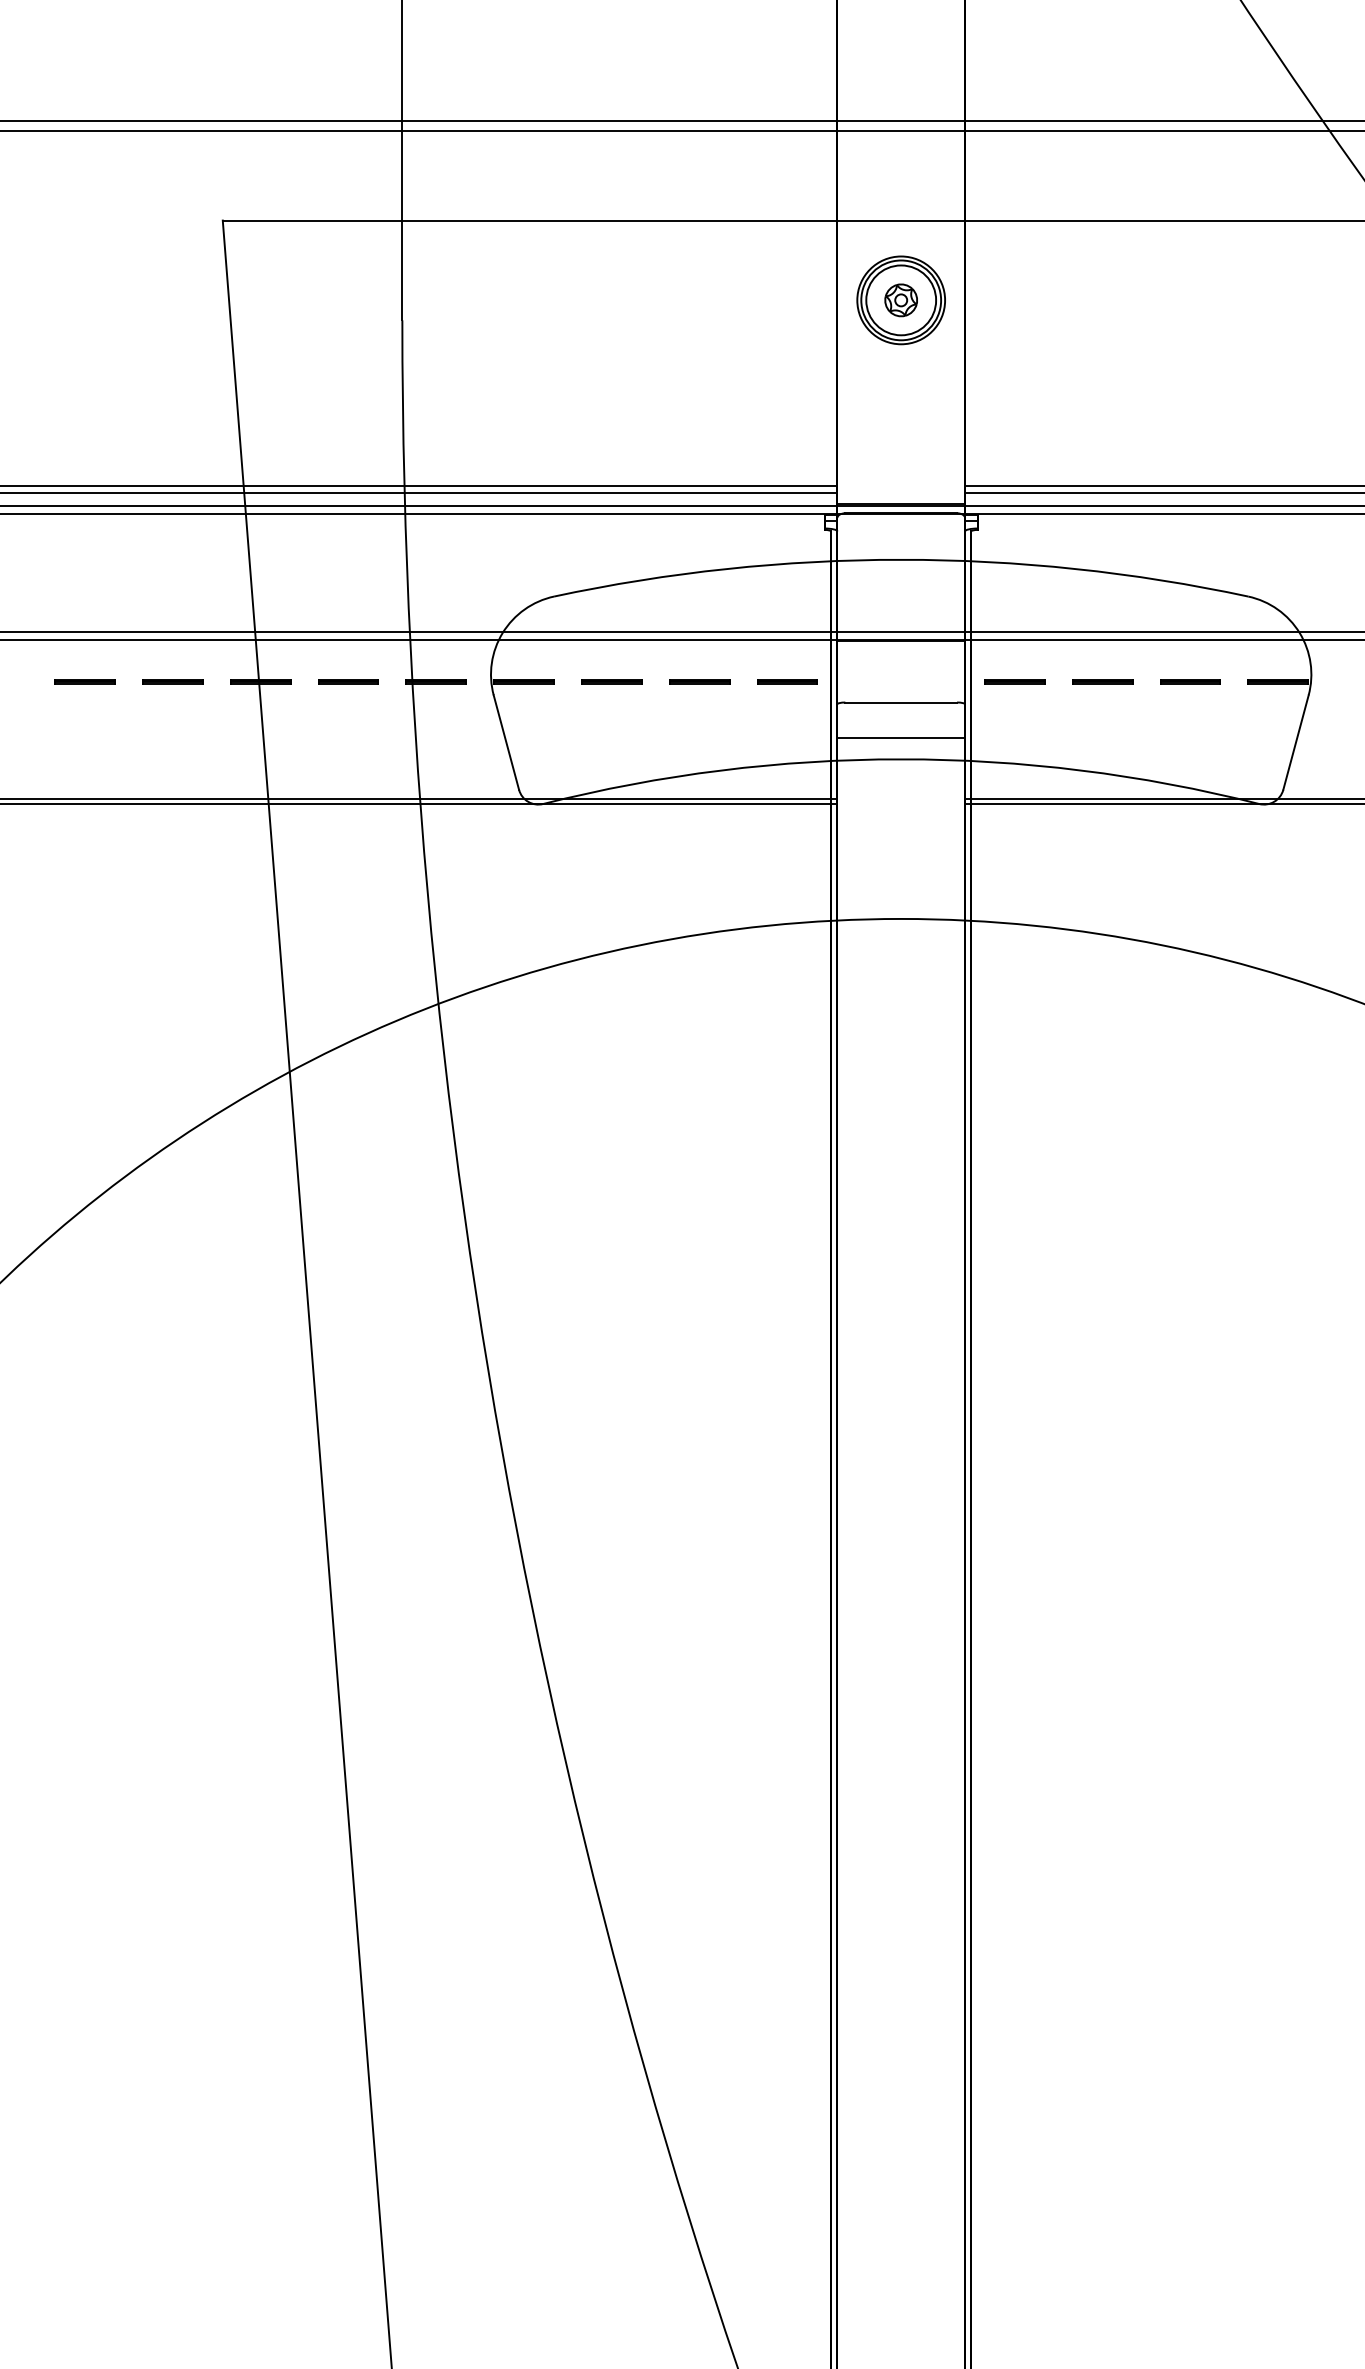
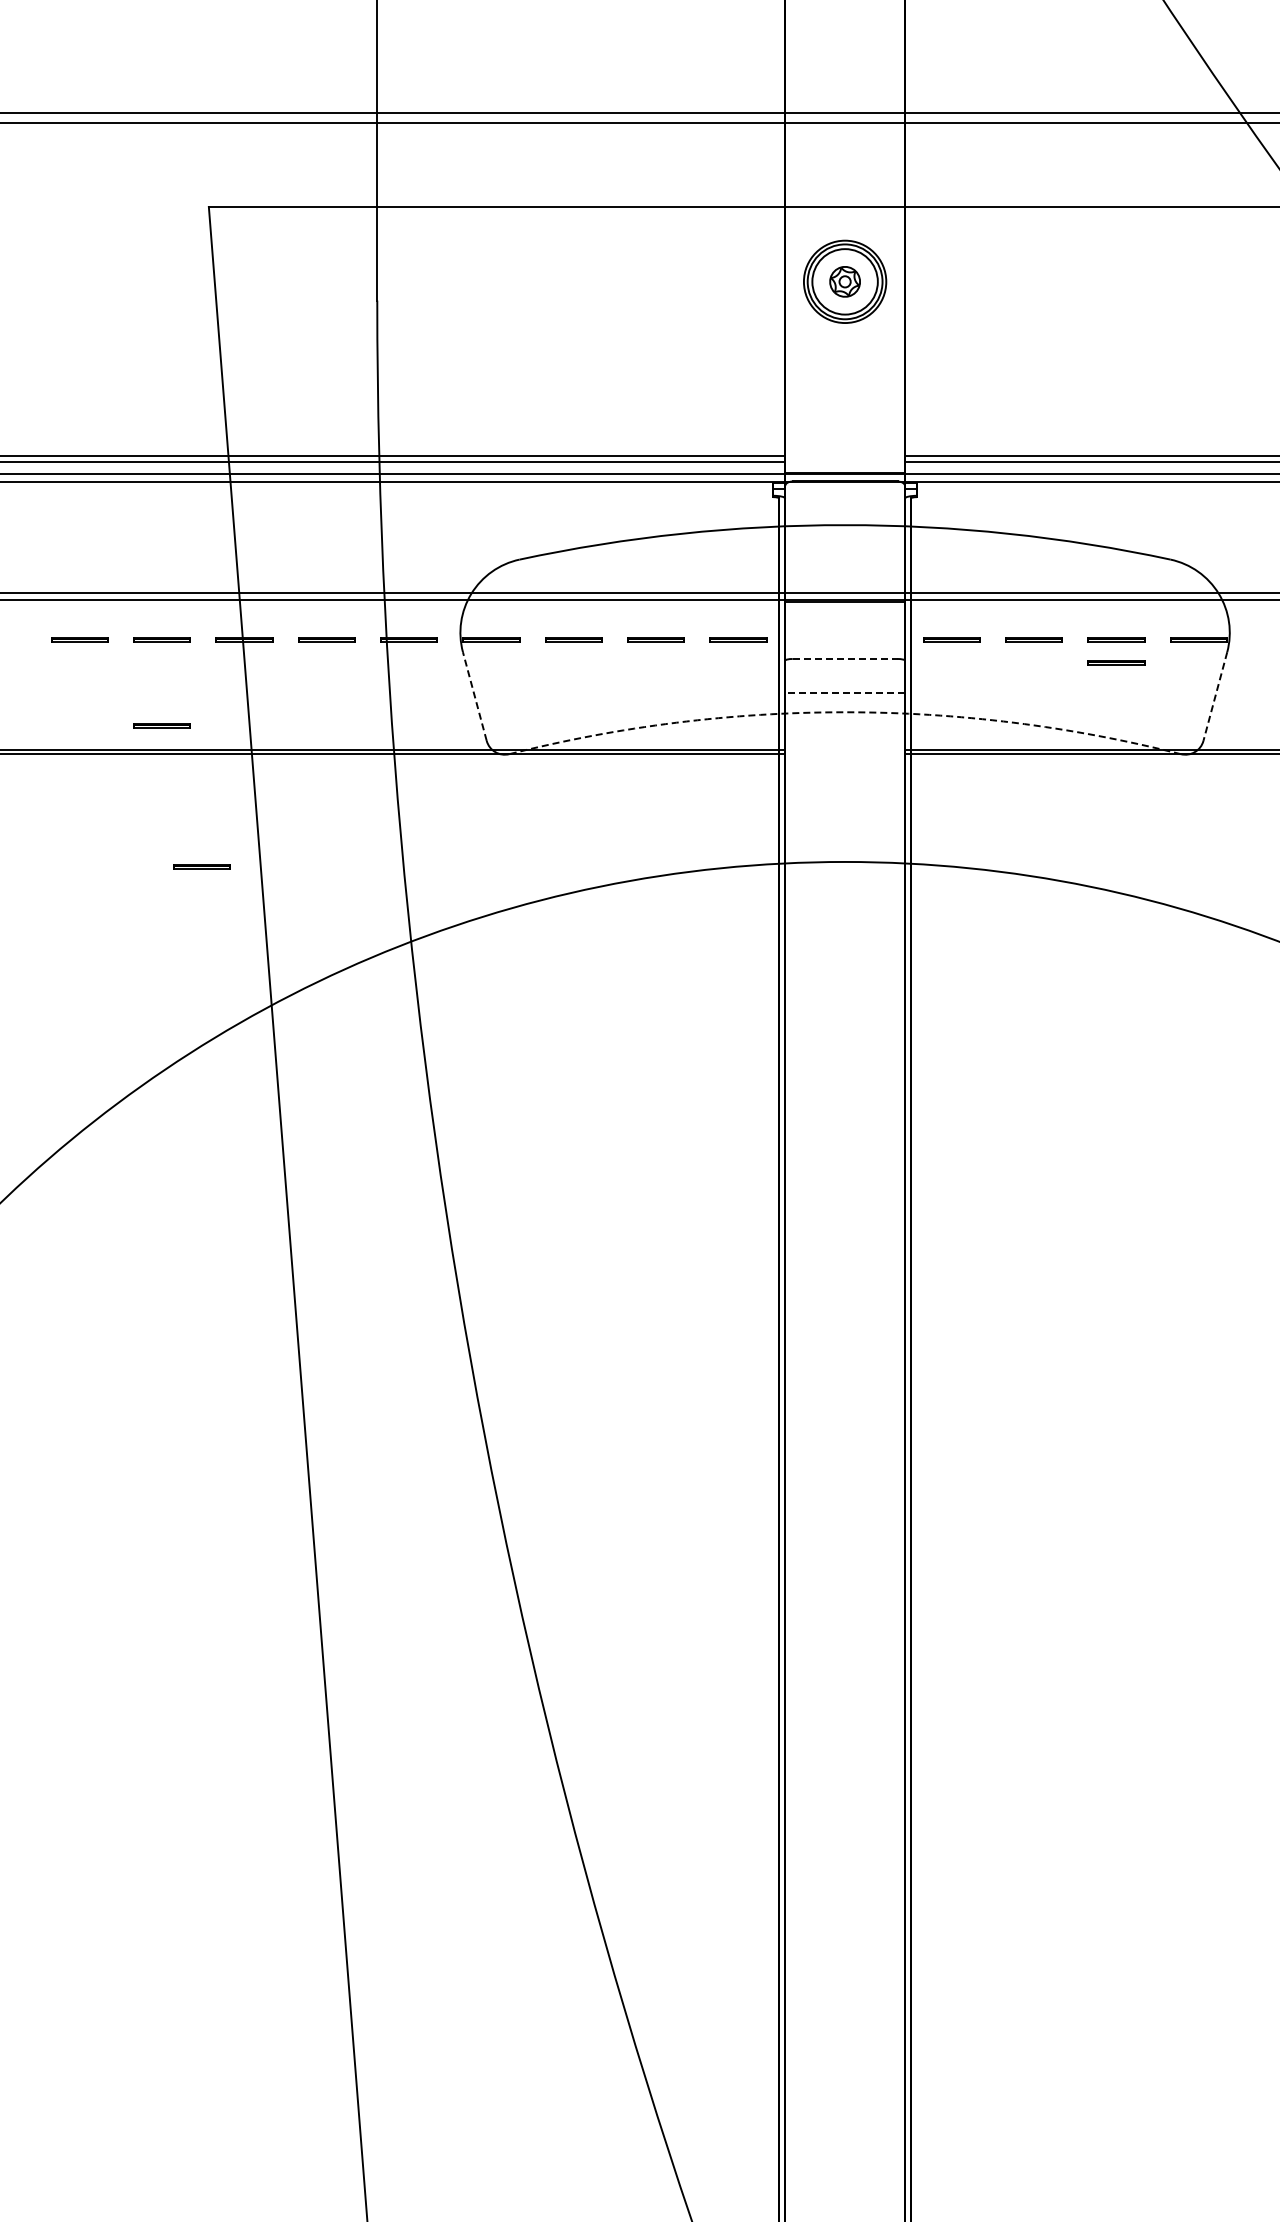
line: (901, 701) -> (845, 658), solid -> dashed
part: (1190, 706) -> (1116, 662), added
line: (901, 738) -> (845, 692), solid -> dashed
line: (506, 742) -> (474, 696), solid -> dashed
line: (1296, 742) -> (1215, 696), solid -> dashed
arc: (901, 759) -> (845, 712), solid -> dashed
part: (172, 773) -> (161, 725), added
part: (214, 923) -> (201, 866), added

